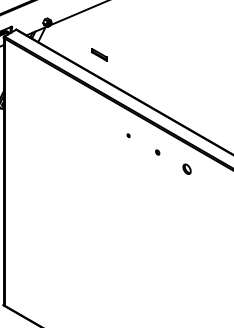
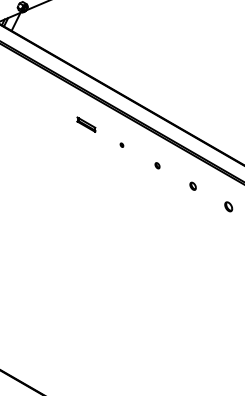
part: (99, 54) -> (86, 124), moved
part: (186, 169) -> (192, 186), size x0.62
part: (215, 185) -> (228, 206), added

